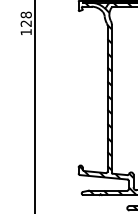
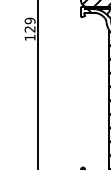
text: (25, 14) -> (29, 20), 128 -> 129

